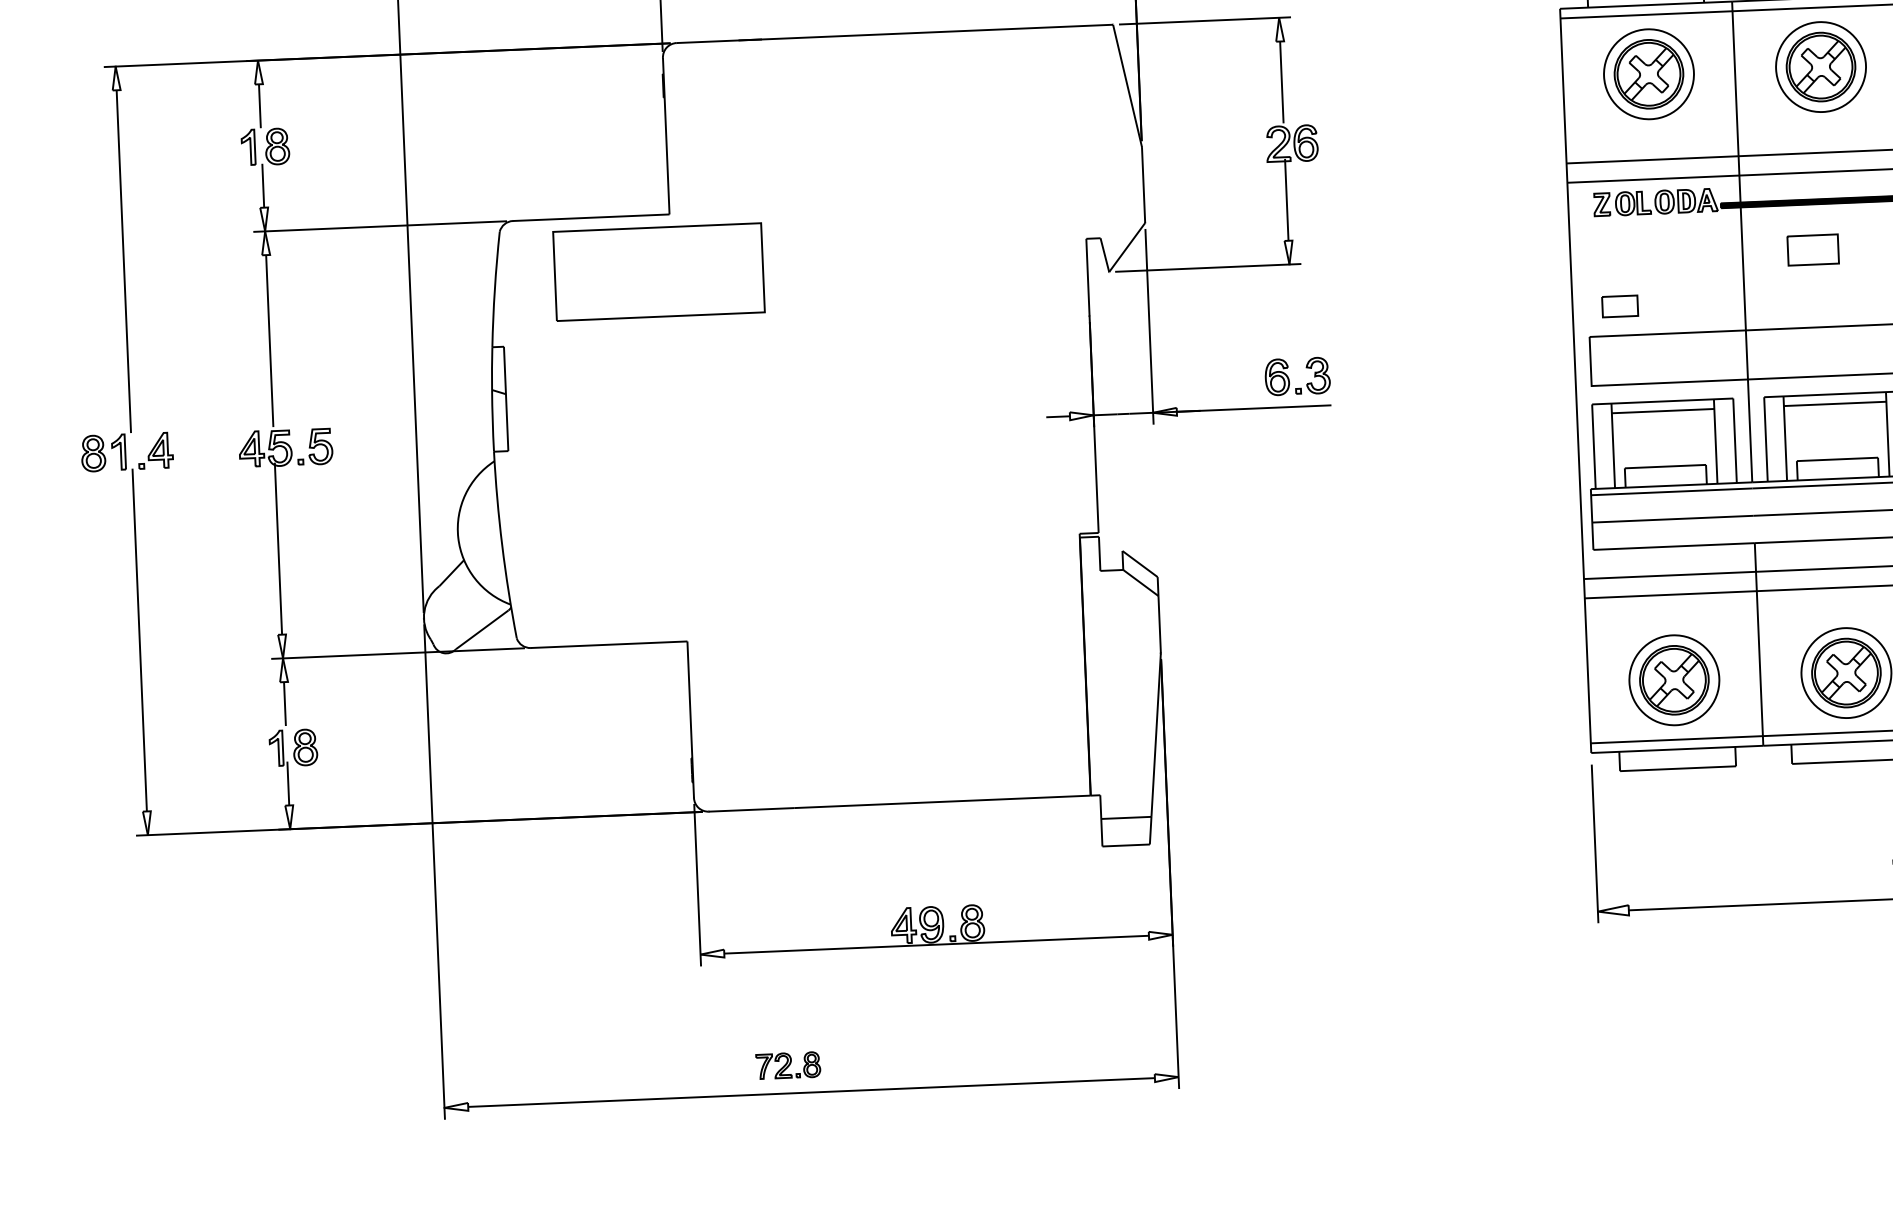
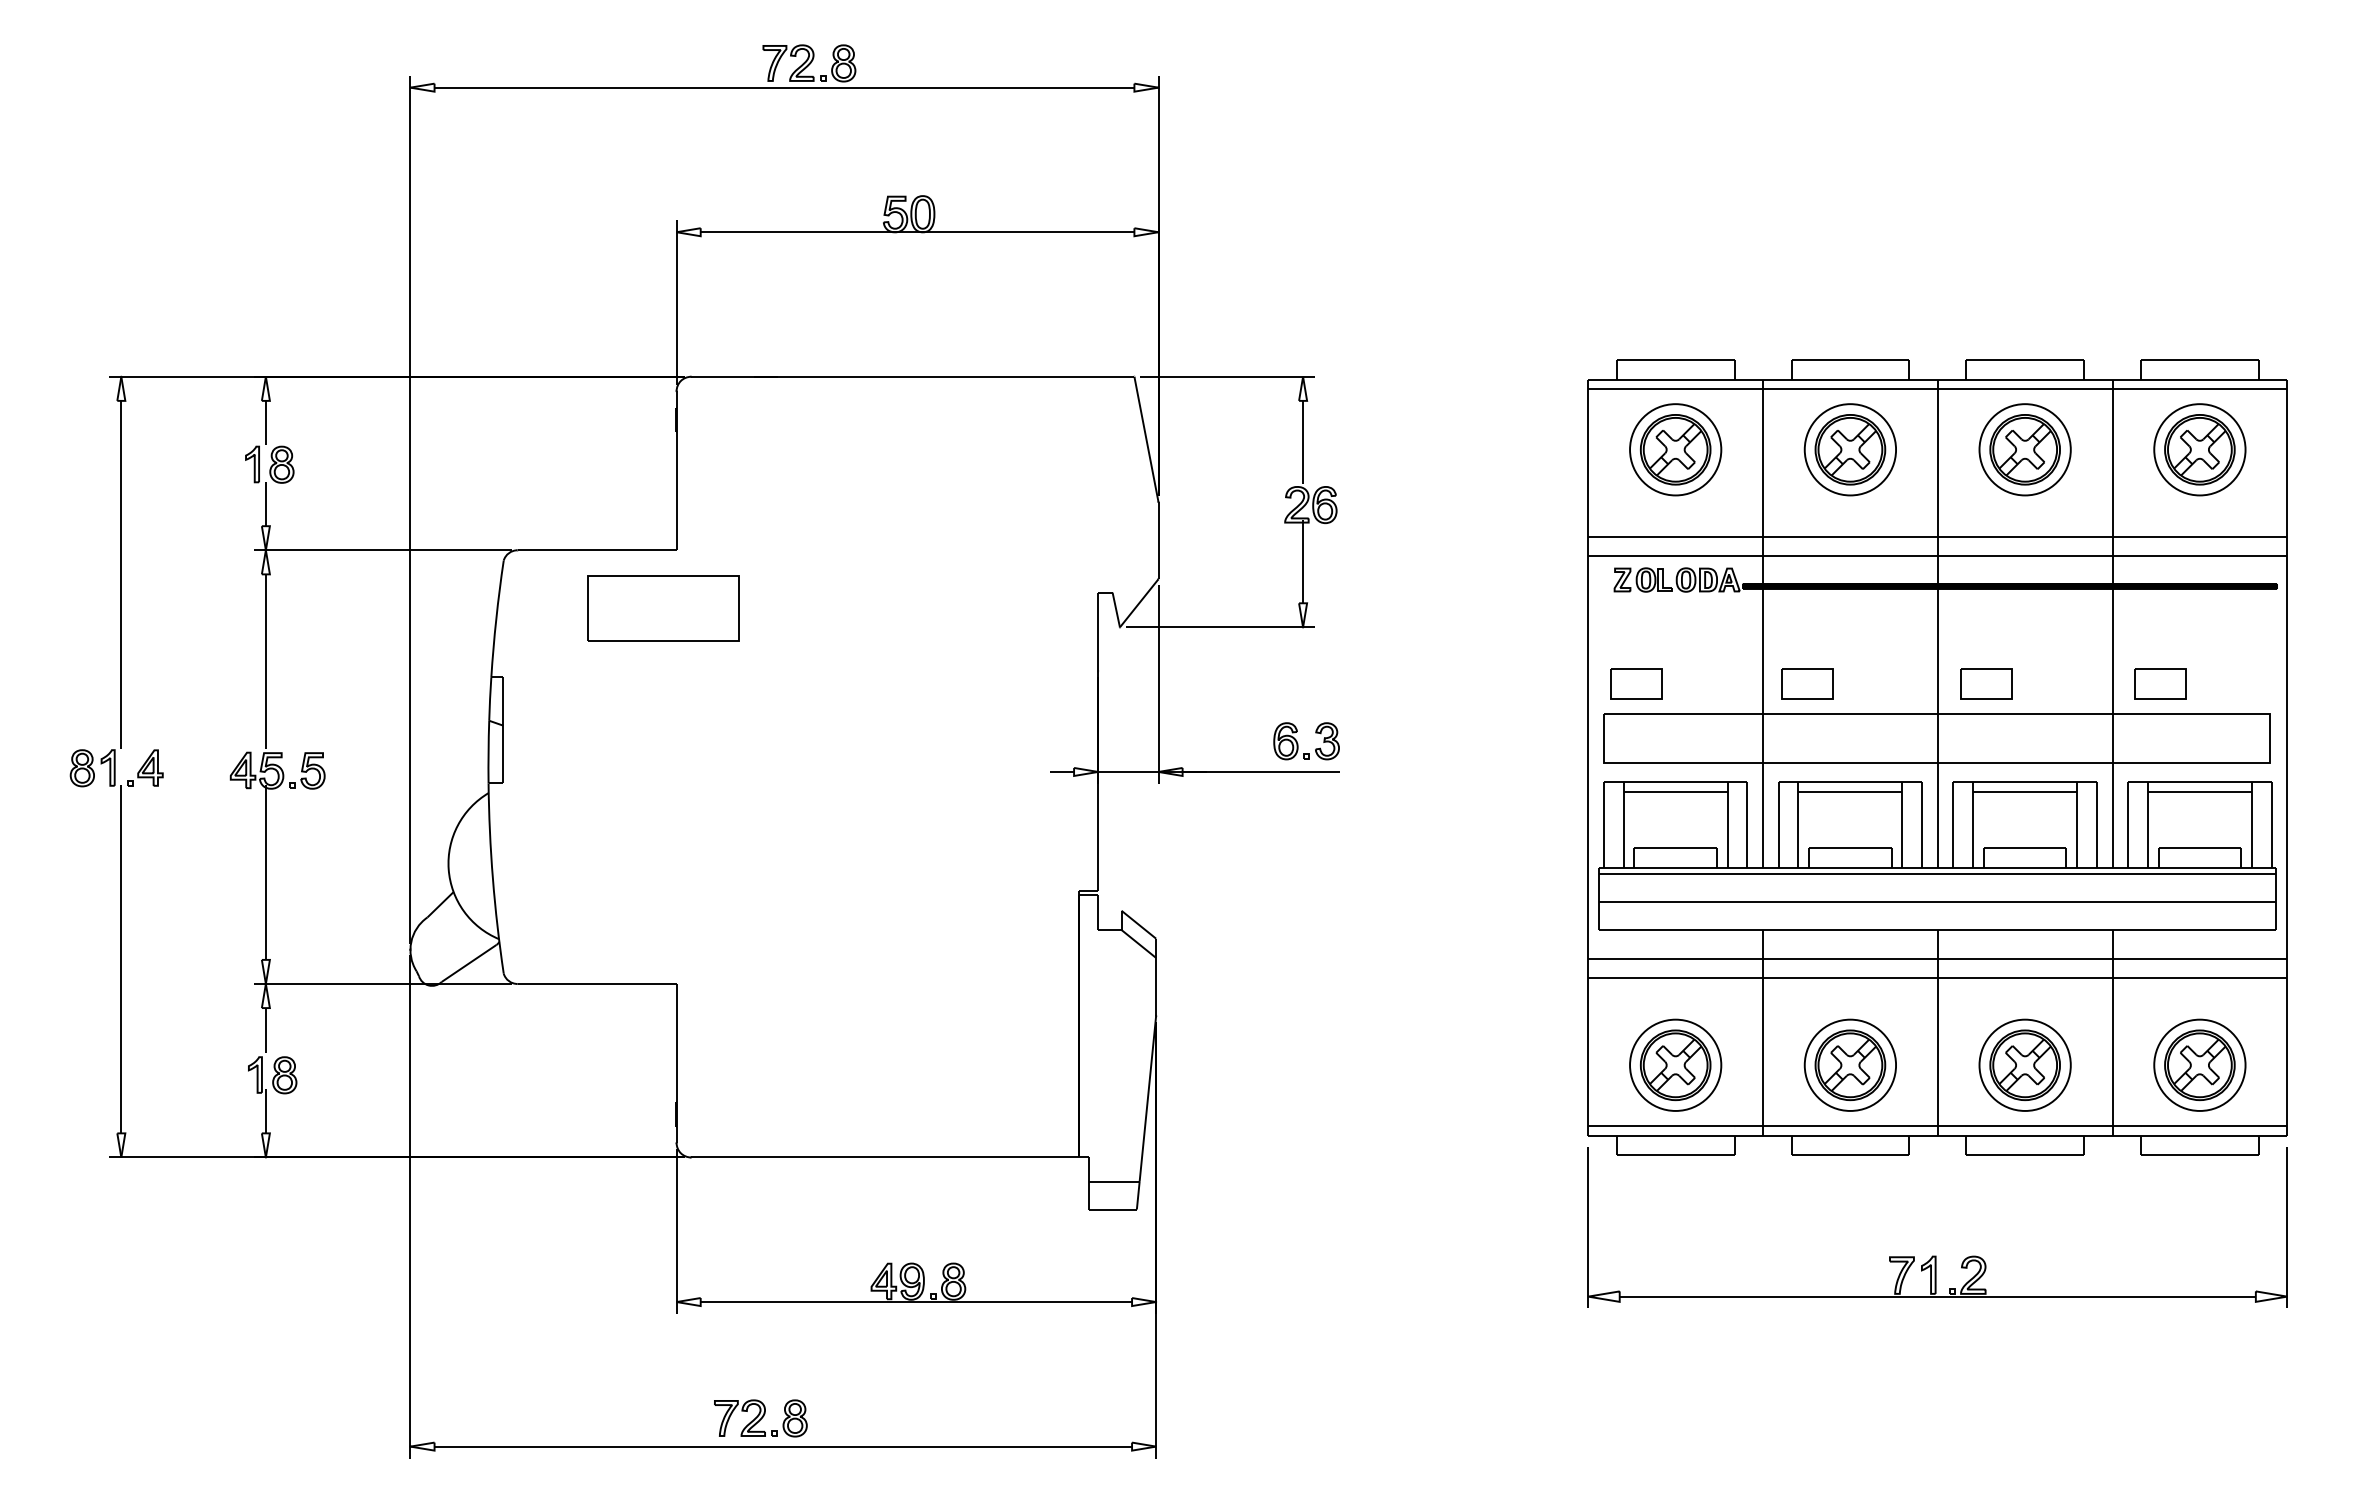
part: (1812, 249) -> (1807, 683), moved
part: (659, 272) -> (663, 608), size x0.71
part: (1620, 306) -> (1636, 683), size x1.43
part: (787, 1065) -> (760, 1418), size x1.43

